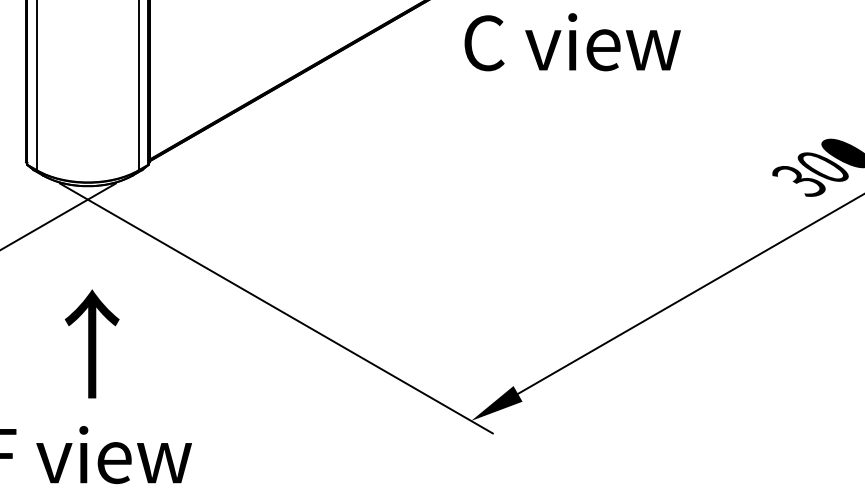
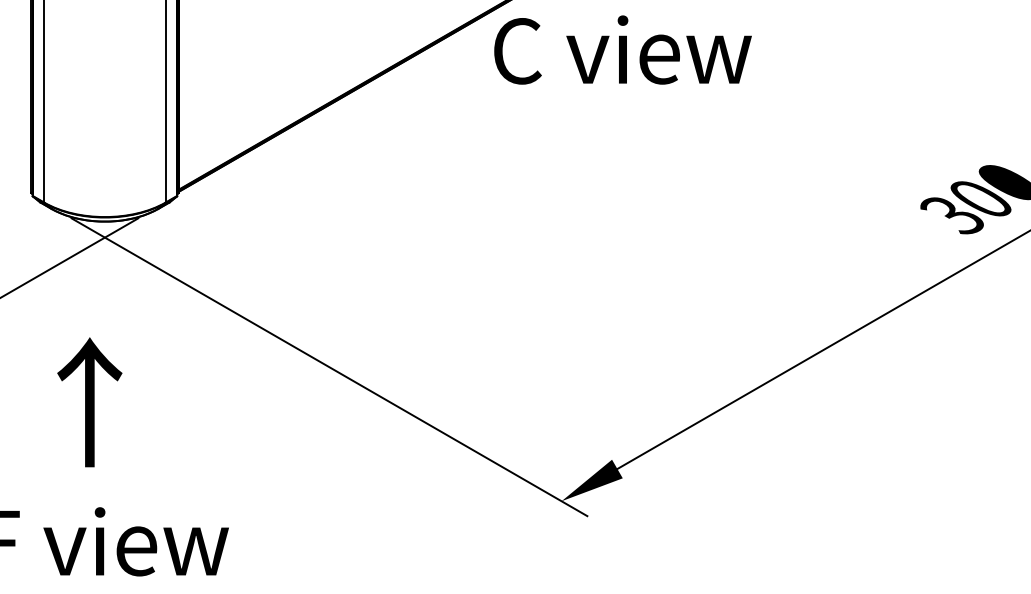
text: (572, 42) -> (622, 50), moved
text: (92, 343) -> (90, 401), moved

